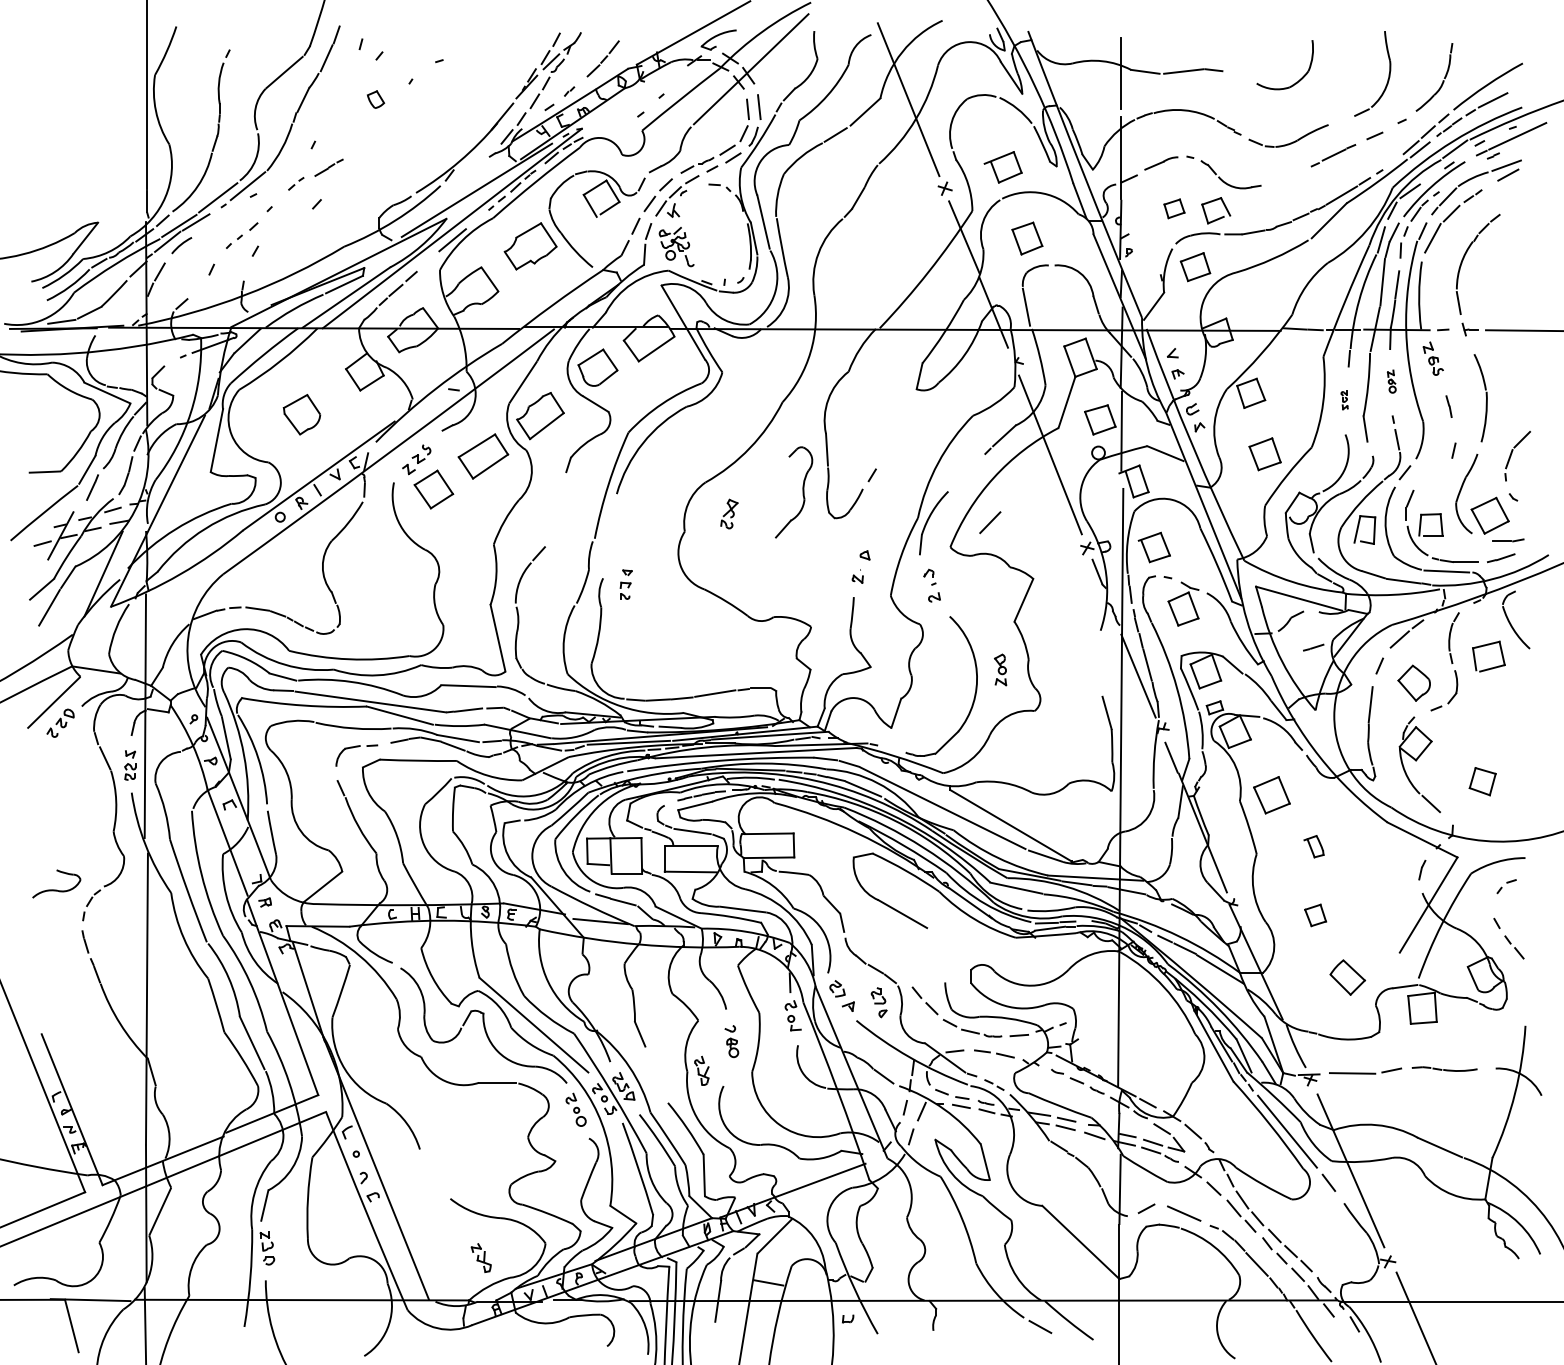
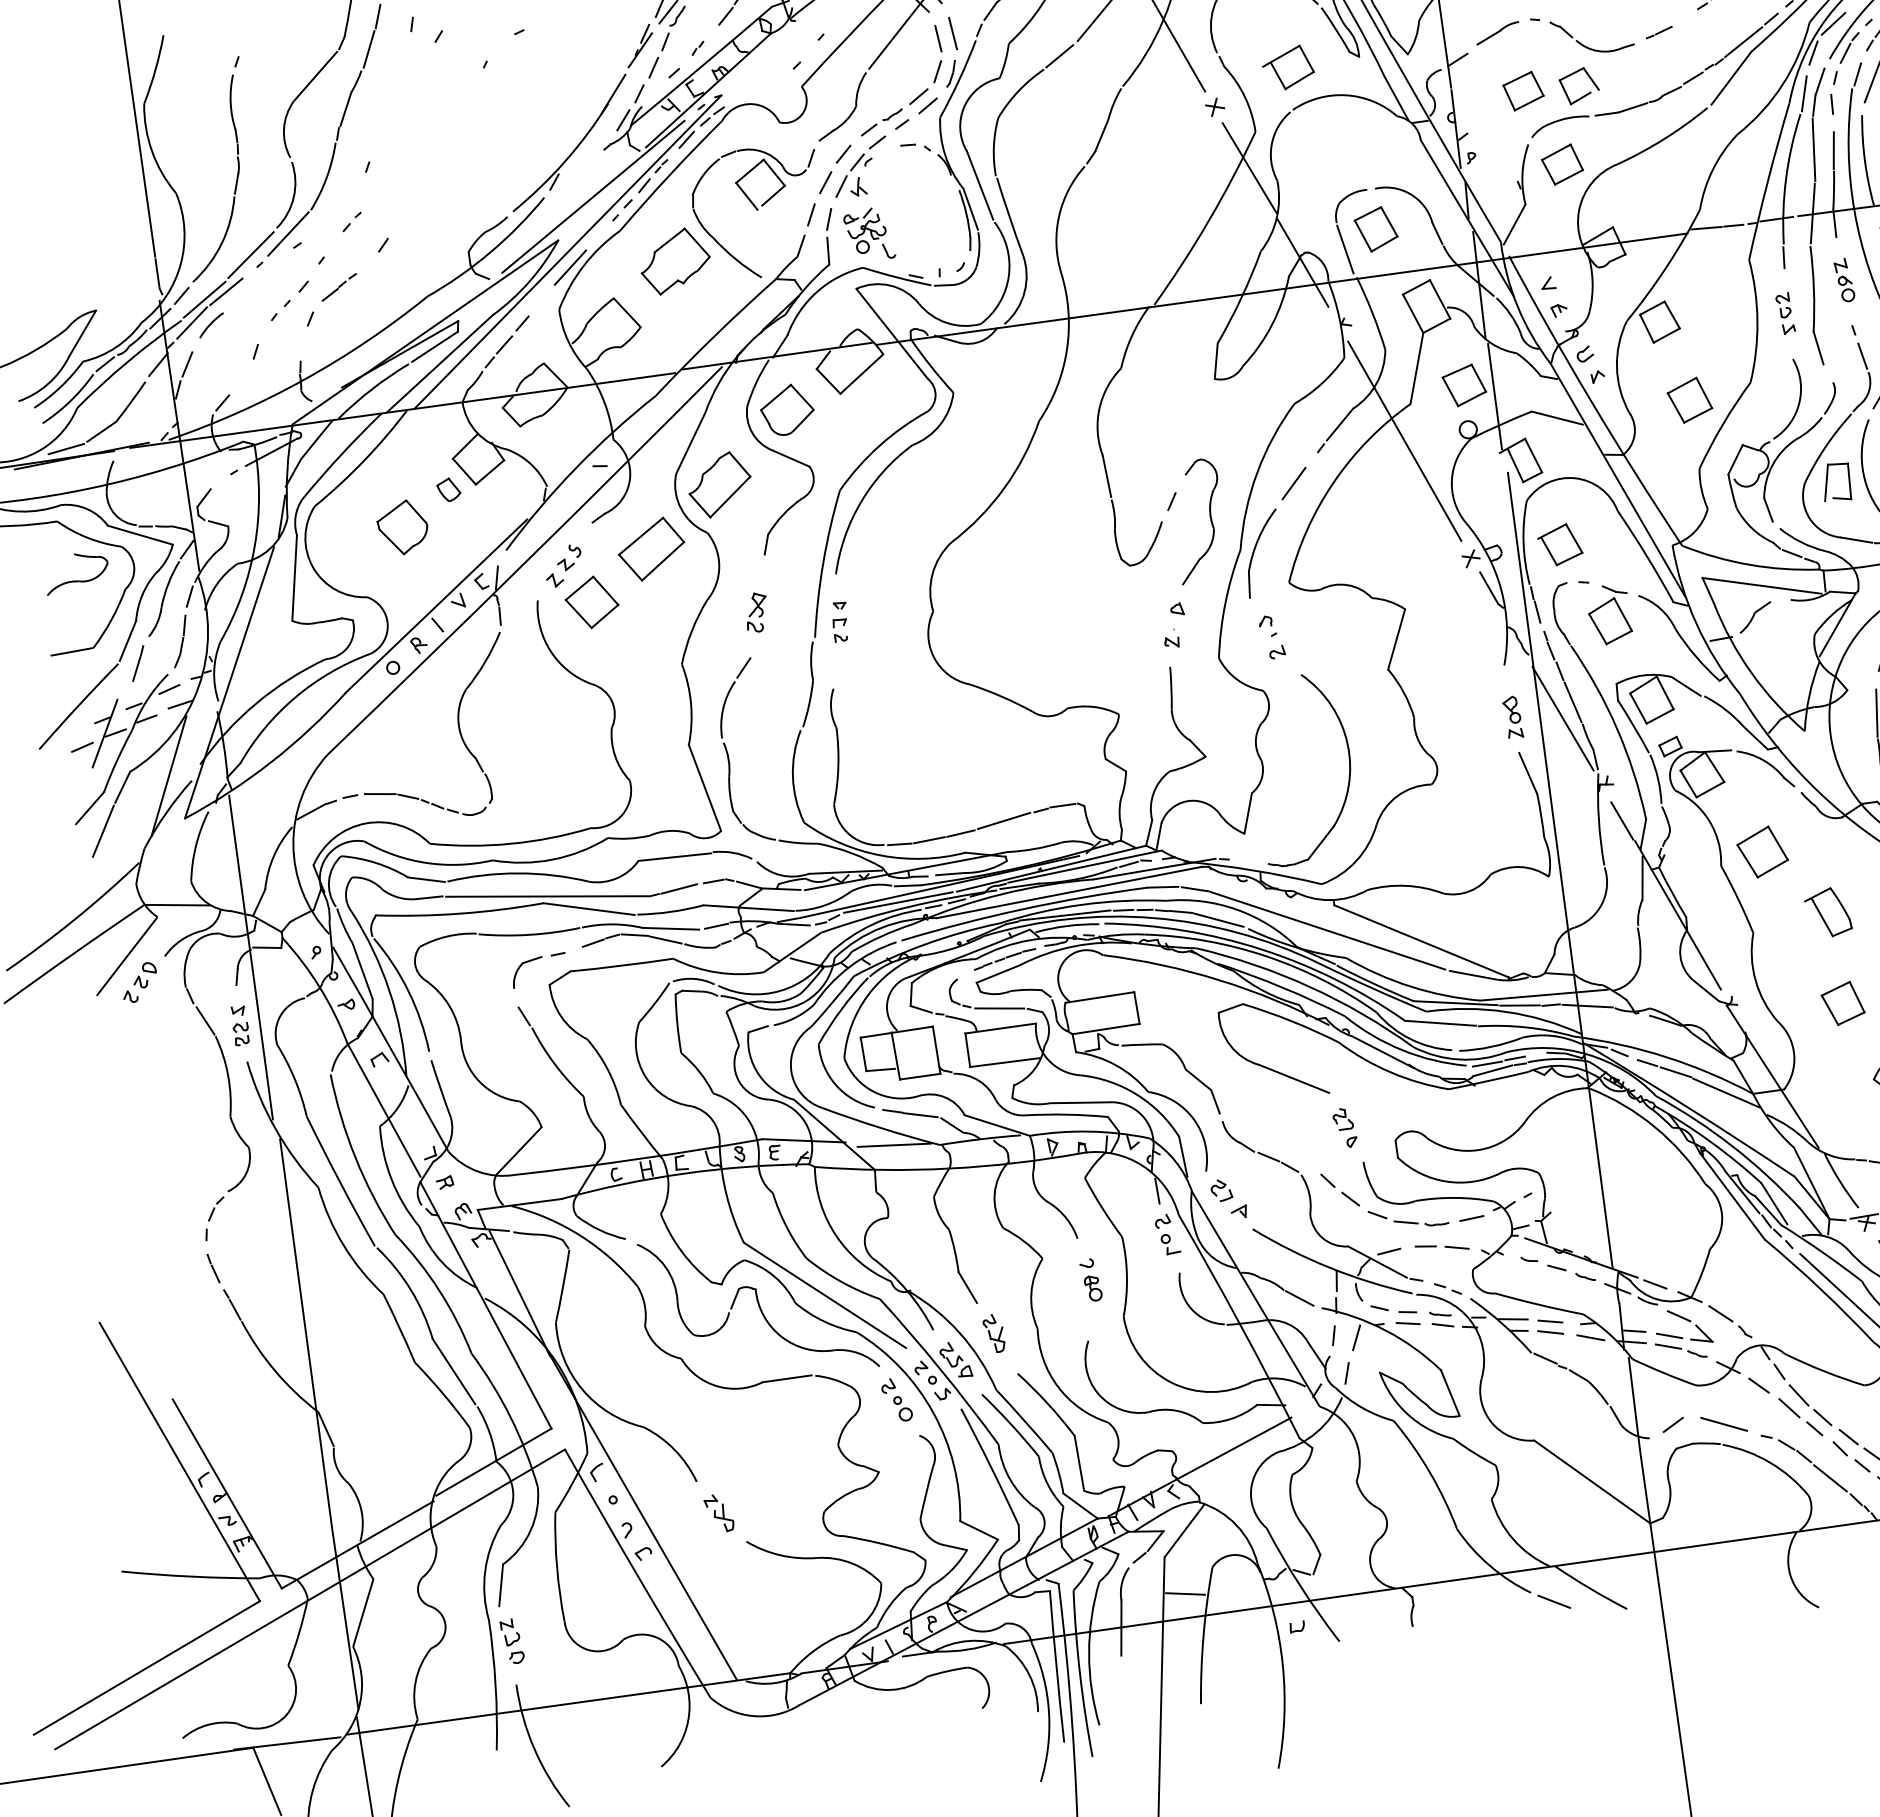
part: (376, 99) -> (449, 489), moved
line: (328, 167) -> (338, 287), moved
part: (1174, 208) -> (1523, 90), size x1.43
part: (1027, 238) -> (1376, 229), moved
part: (1391, 381) -> (1844, 280), size x1.43
part: (1344, 400) -> (1785, 314), size x1.67
part: (802, 492) -> (1209, 519), moved
part: (729, 513) -> (756, 611), moved
line: (990, 522) -> (1294, 483), moved
part: (625, 584) -> (839, 621), moved
line: (1313, 647) -> (1658, 32), moved
part: (1000, 669) -> (1512, 716), moved
part: (1313, 846) -> (1827, 912), size x1.67
part: (56, 883) -> (76, 571), moved
part: (1315, 915) -> (1842, 1003), size x1.43
part: (878, 1002) -> (1344, 1128), moved
part: (701, 1070) -> (993, 1333), moved
part: (480, 1257) -> (718, 1512), moved

